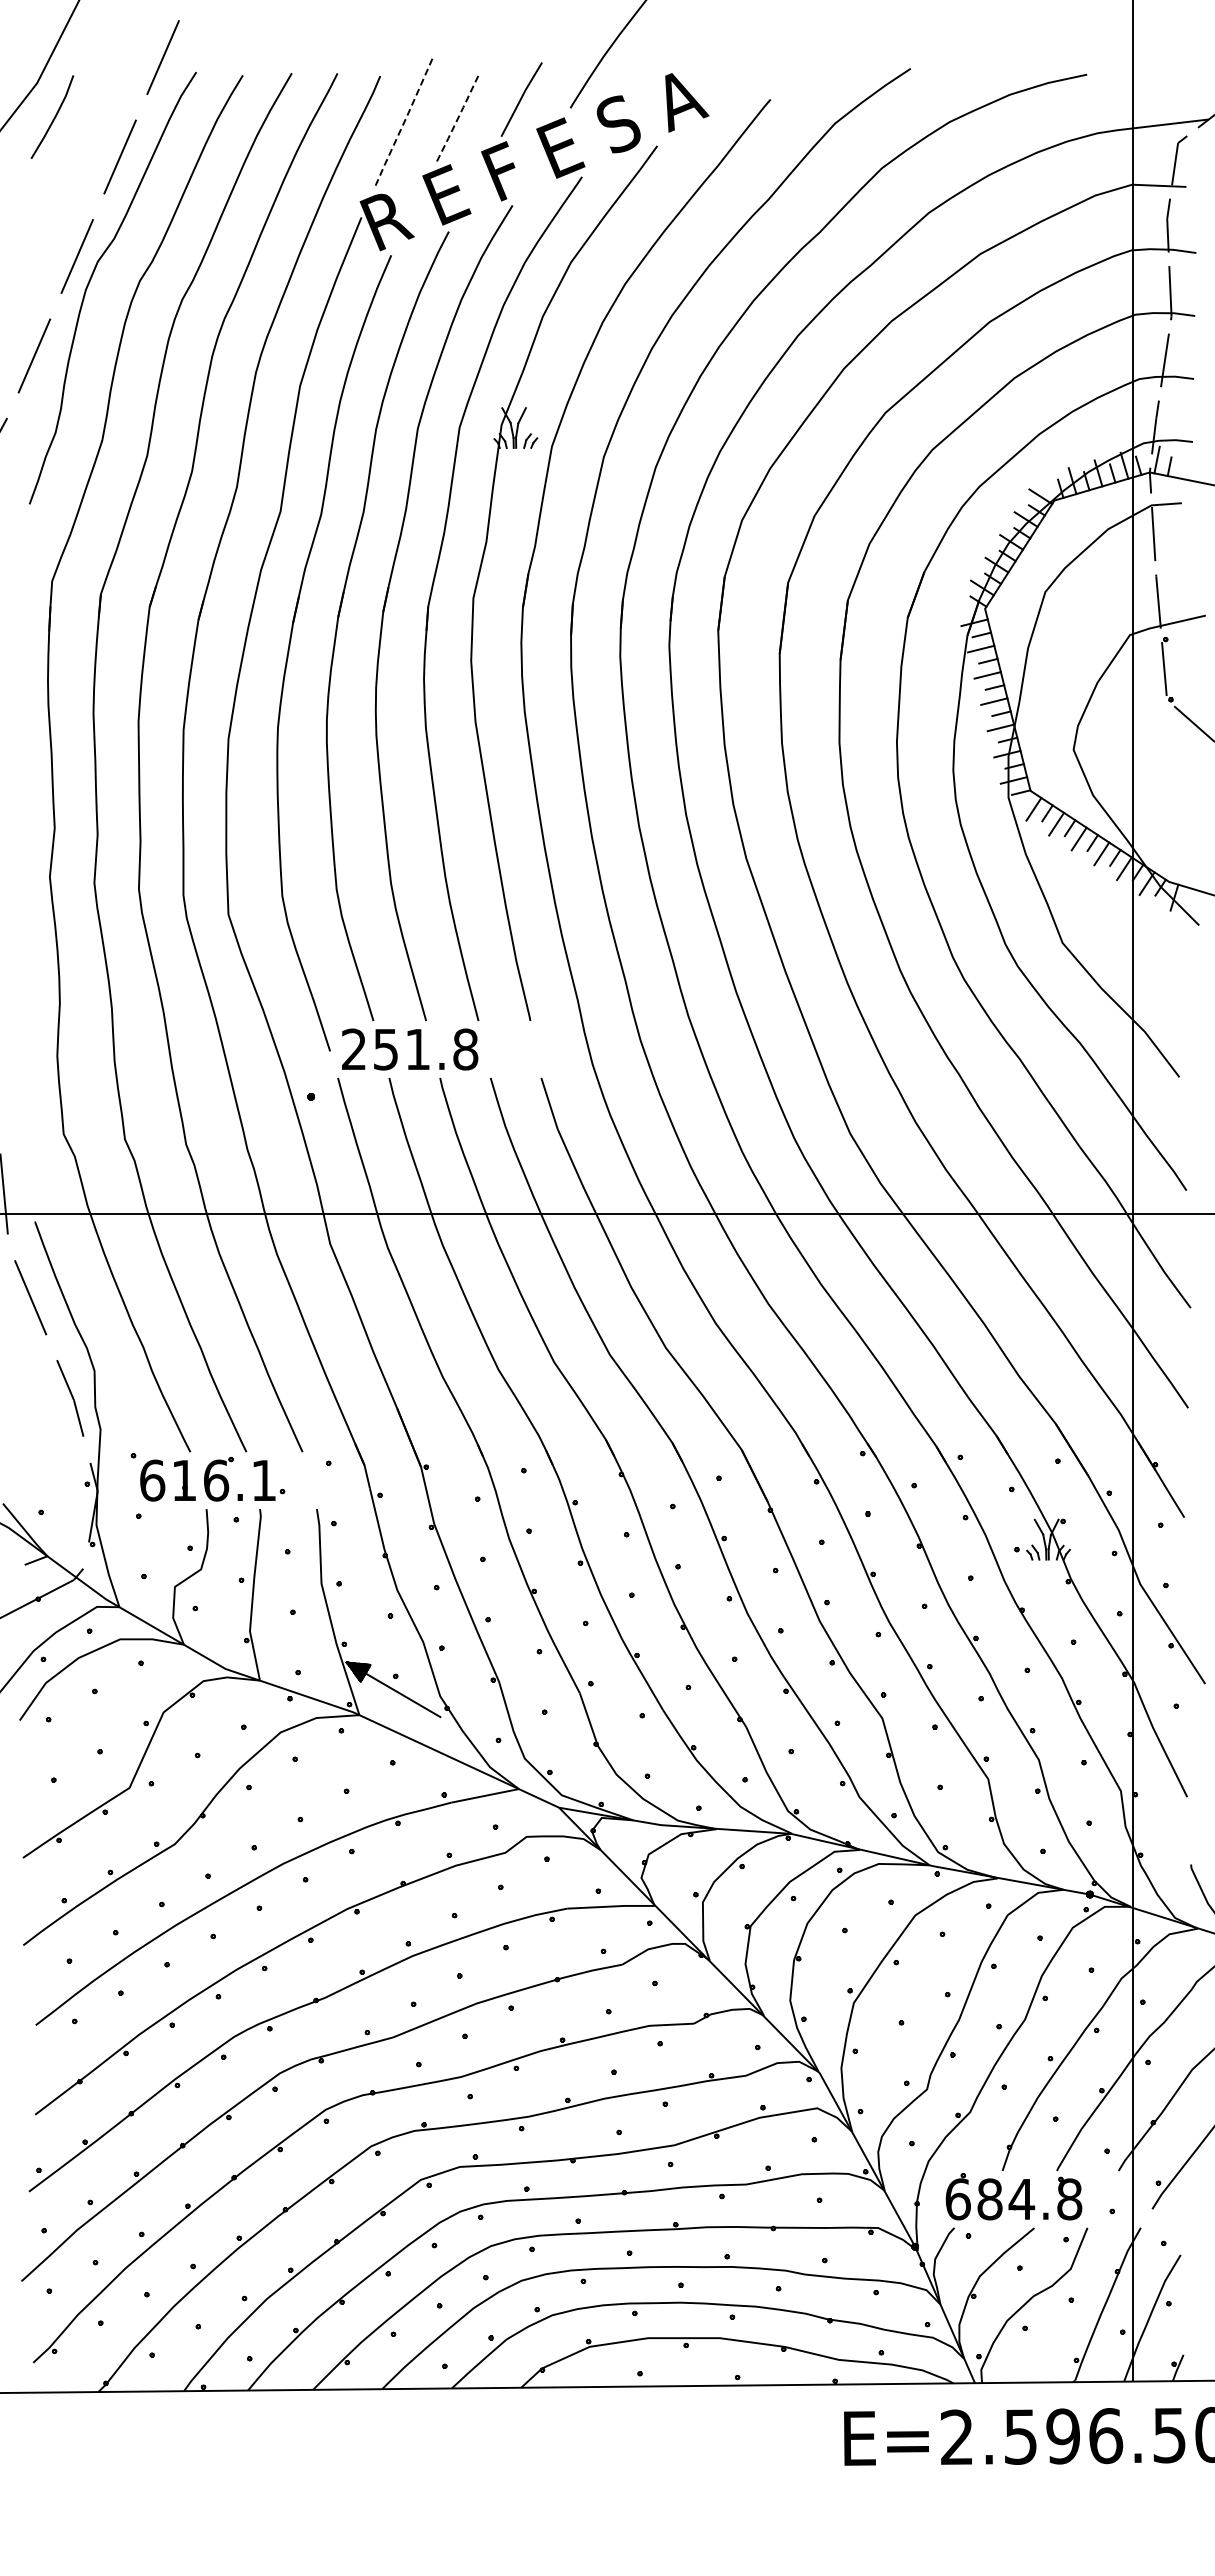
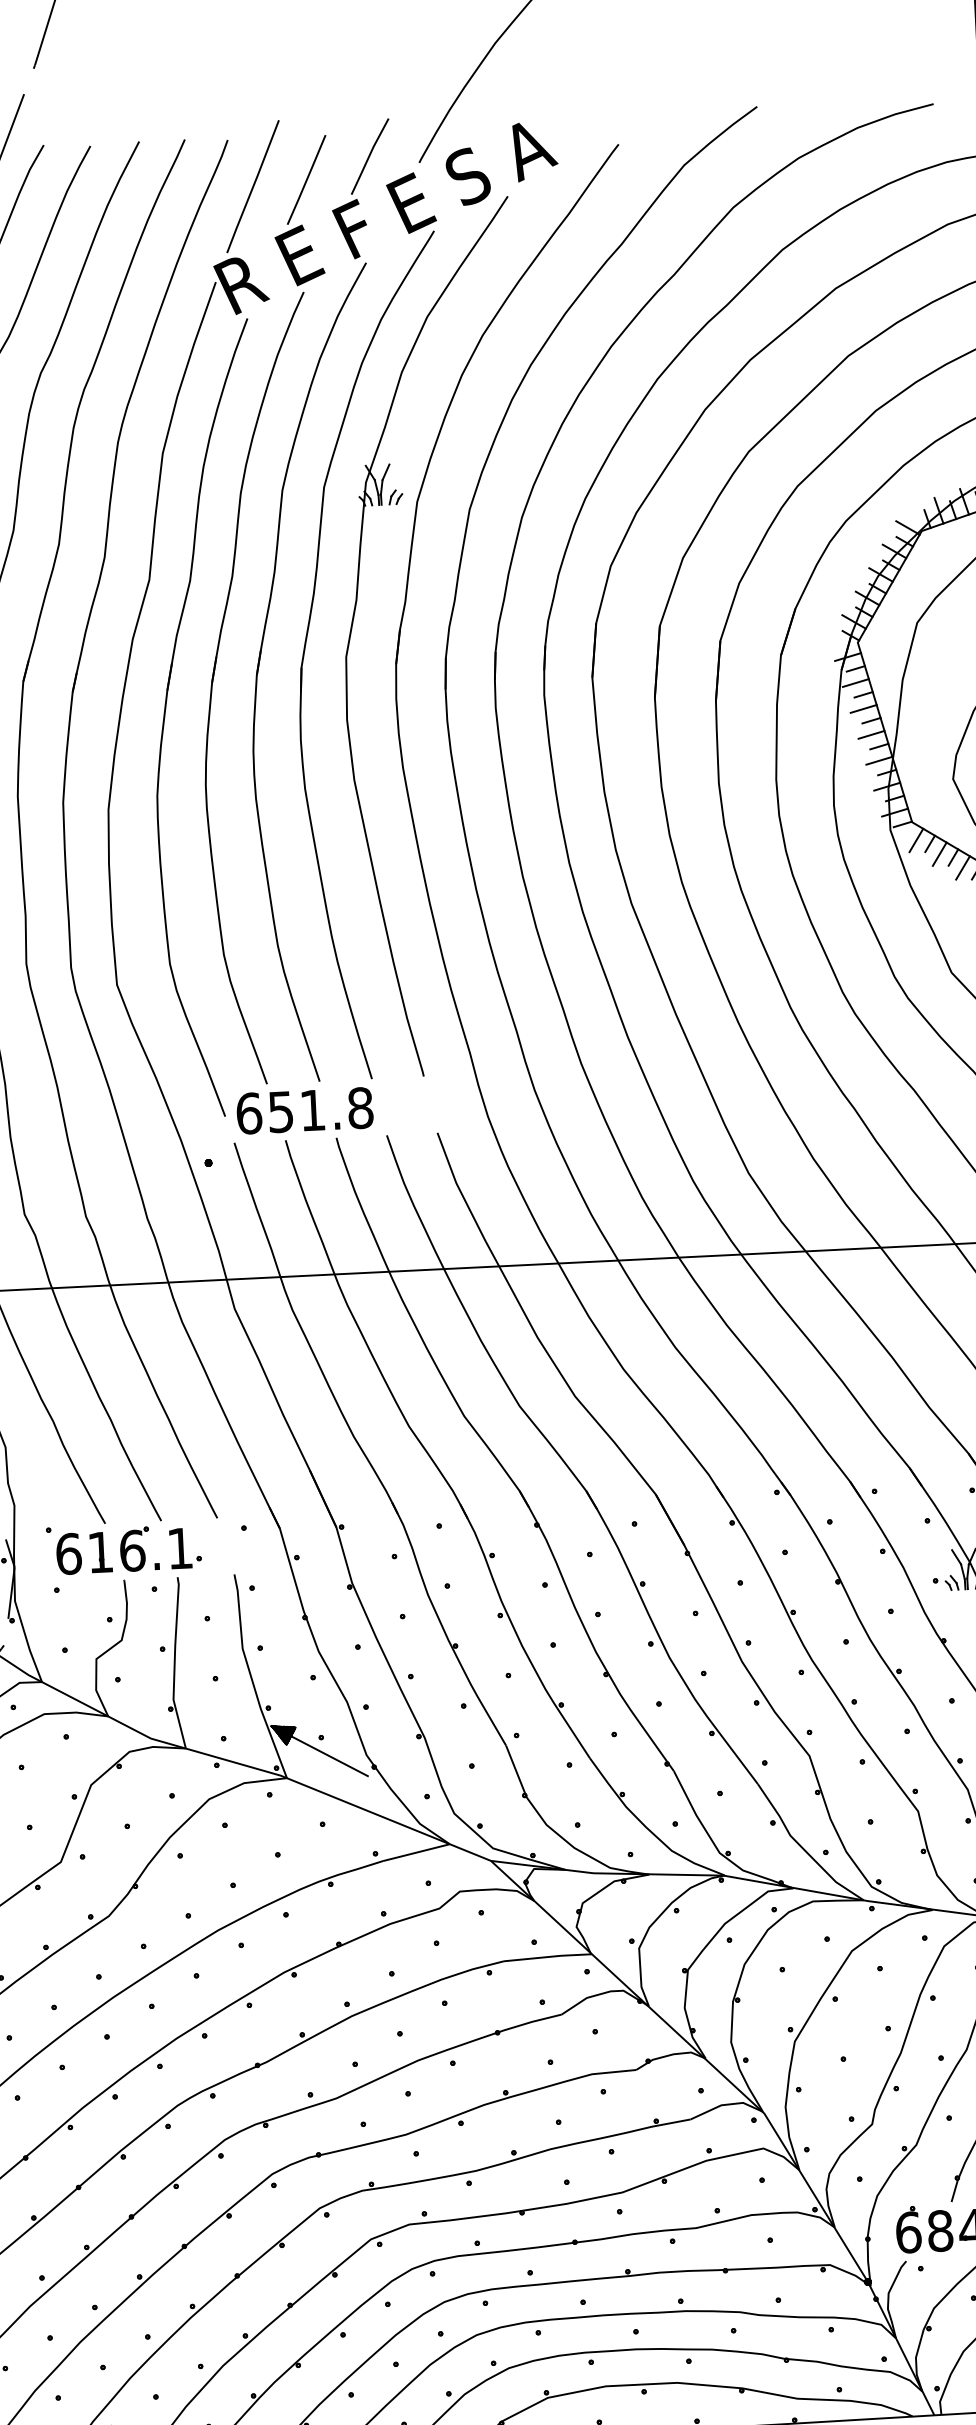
line: (457, 119) -> (306, 179), dashed -> solid
line: (403, 124) -> (253, 187), dashed -> solid
text: (353, 1049) -> (248, 1113), 251.8 -> 651.8

